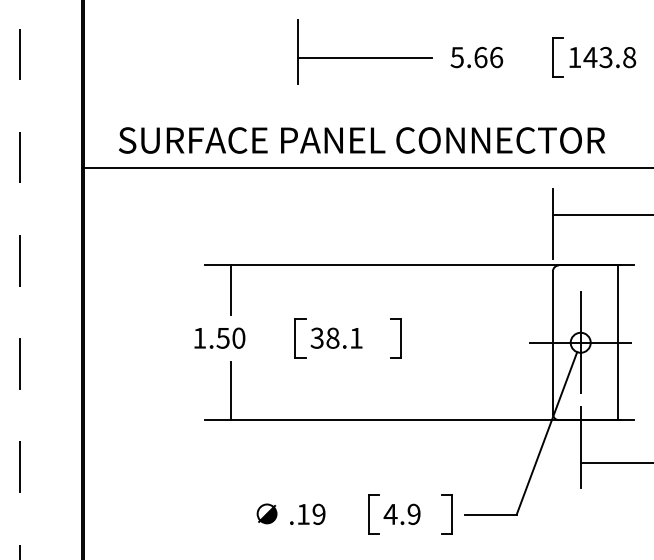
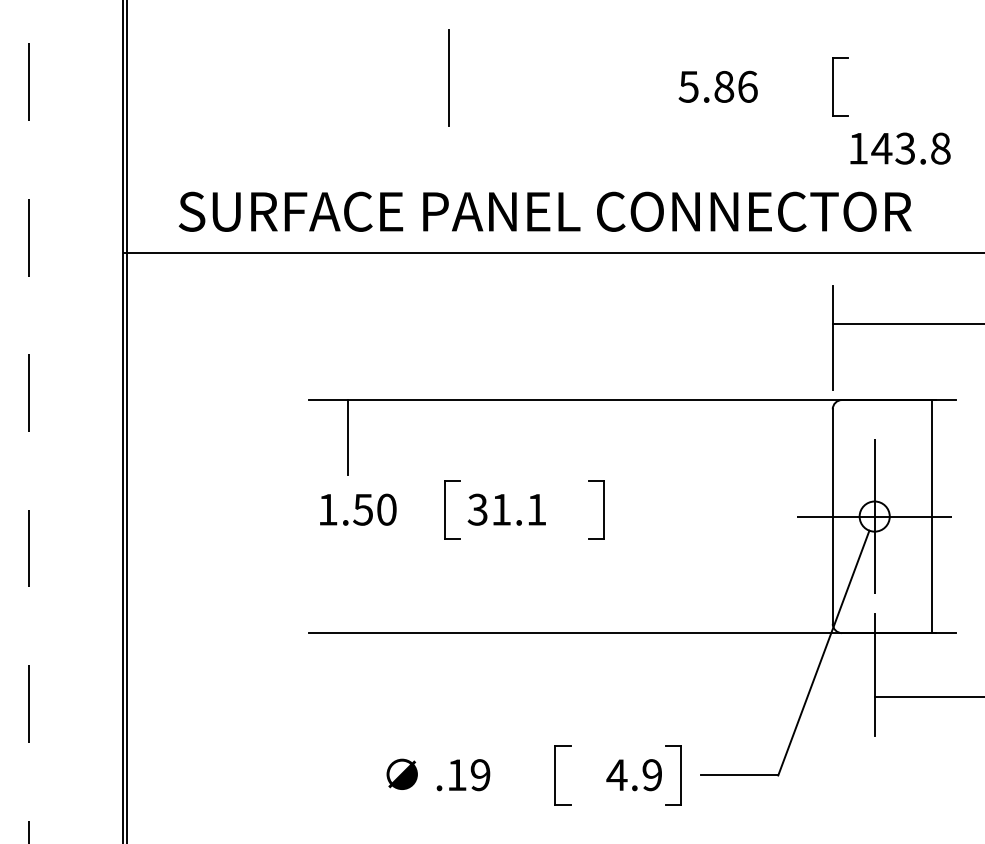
line: (364, 57) -> (548, 86), removed
text: (480, 57) -> (723, 86), 5.66 -> 5.86
text: (602, 57) -> (899, 148), moved
text: (219, 337) -> (357, 508), moved
text: (332, 337) -> (500, 508), 38.1 -> 31.1
line: (230, 390) -> (347, 588), removed
text: (401, 513) -> (633, 773), moved

